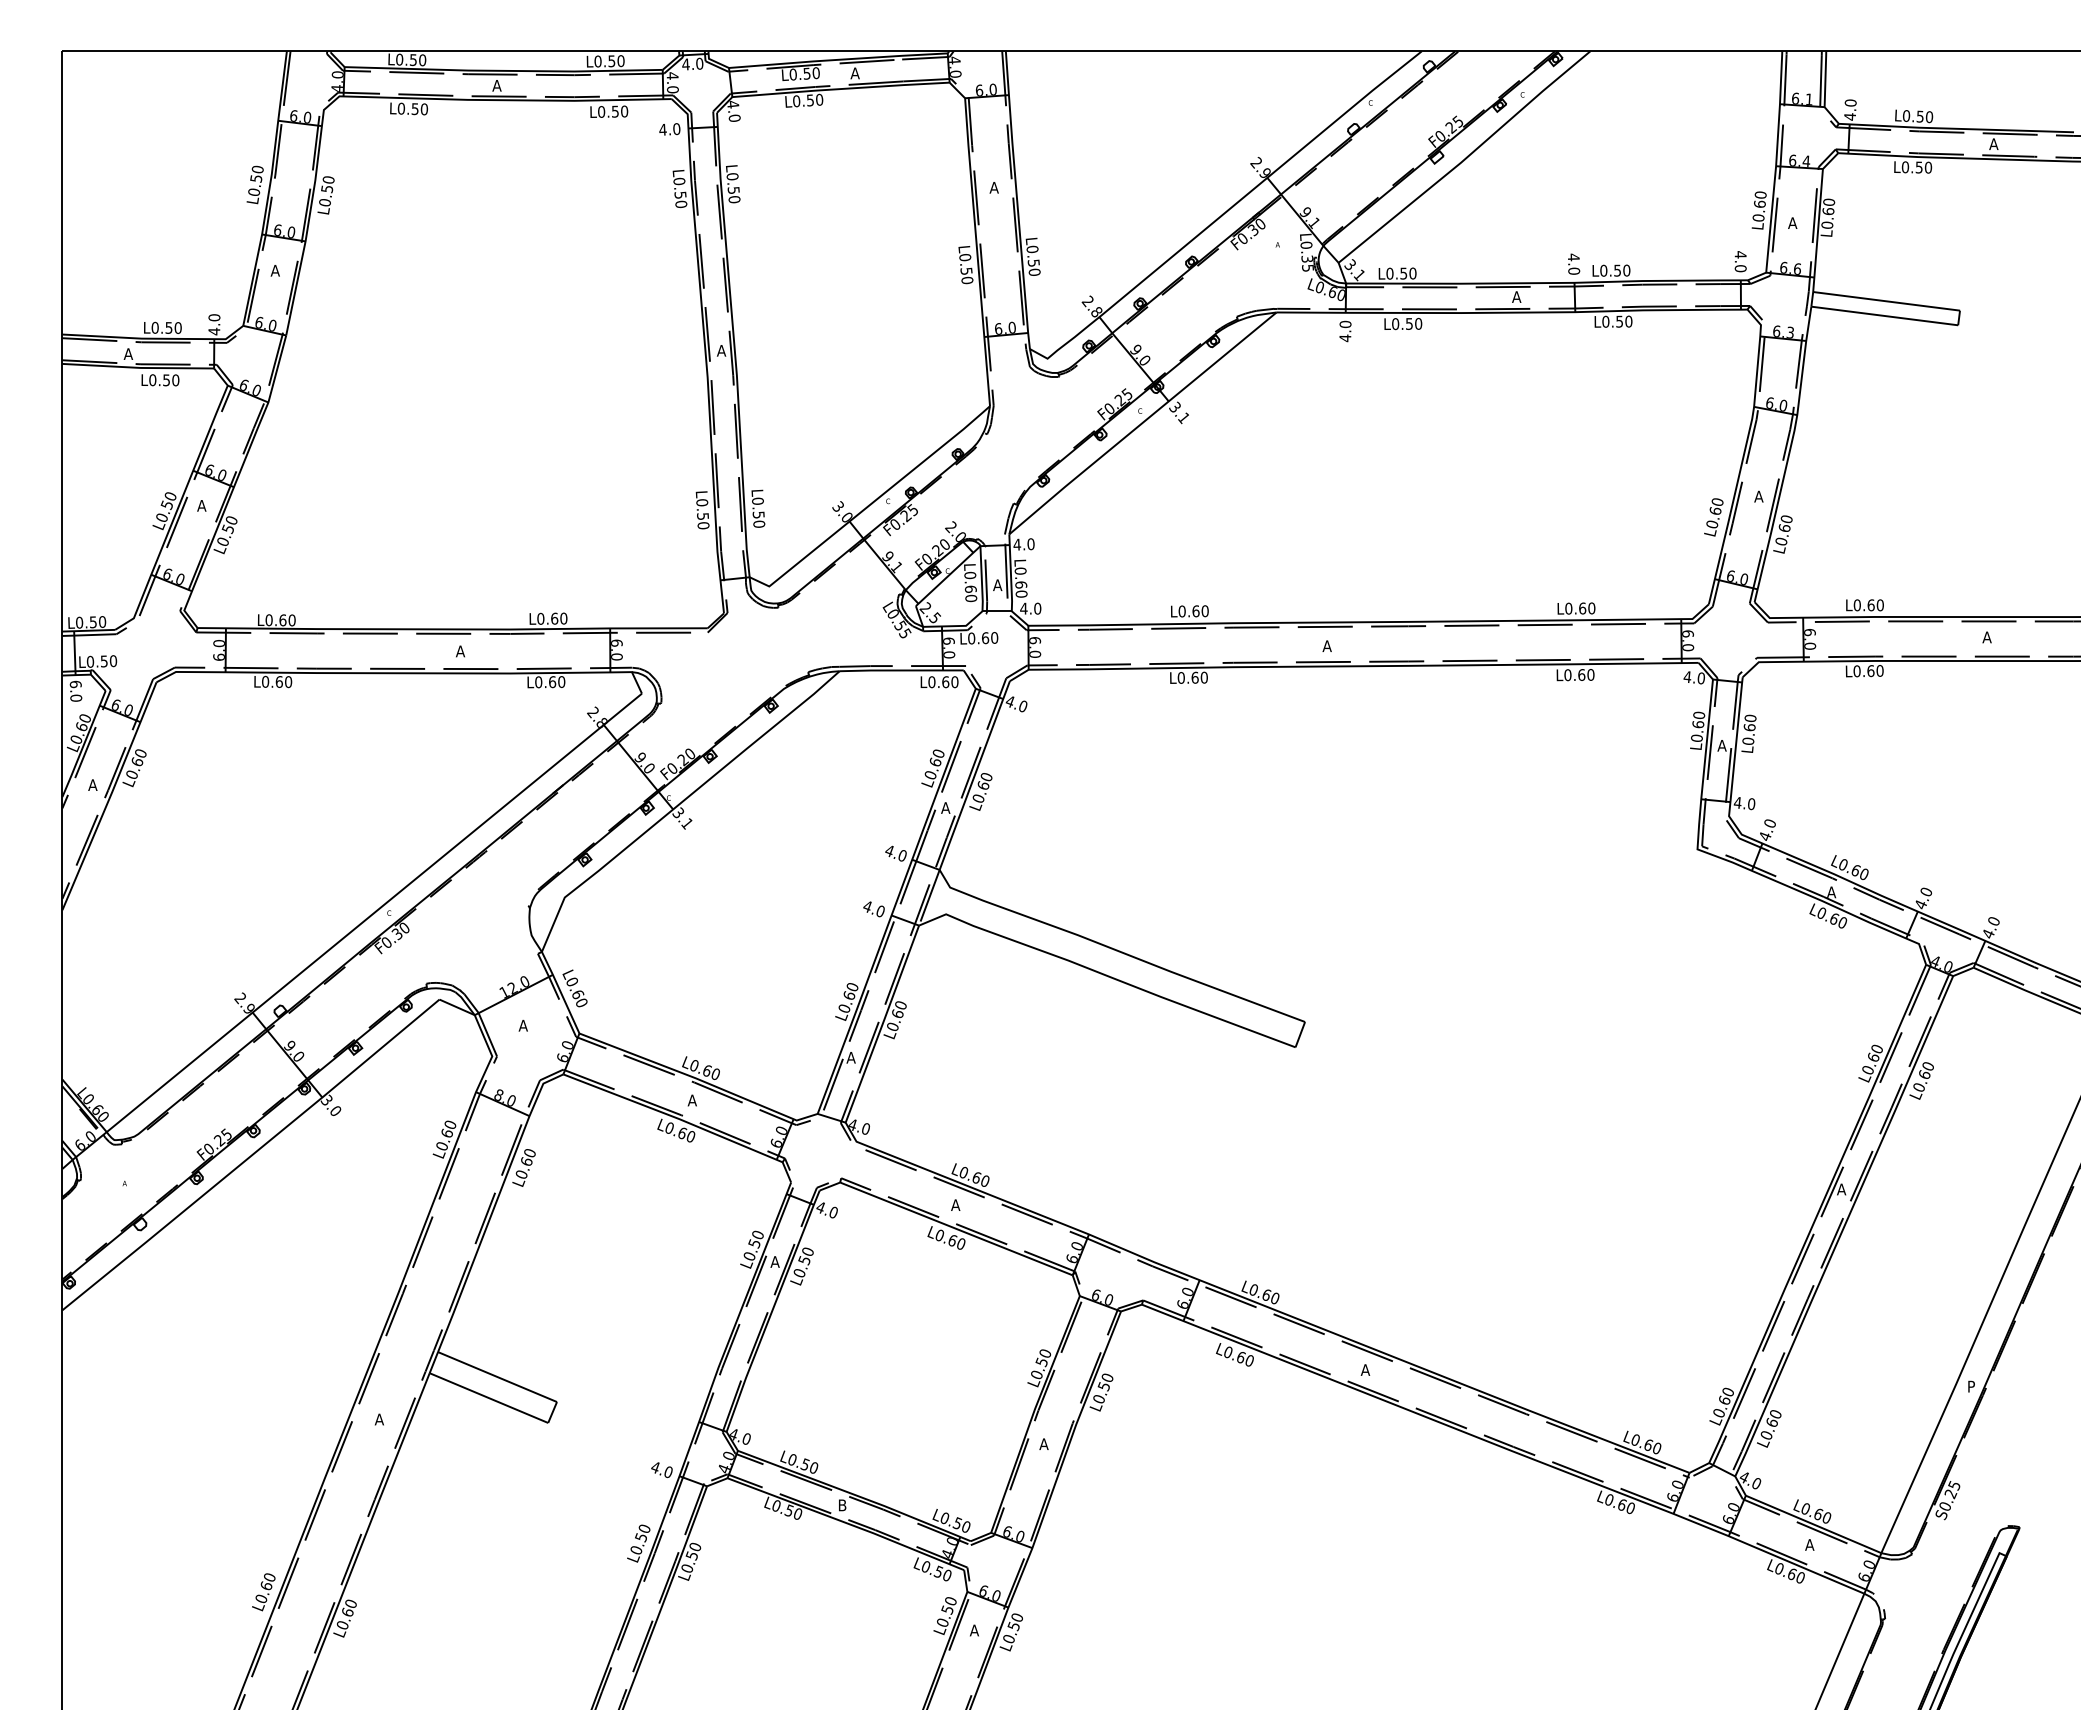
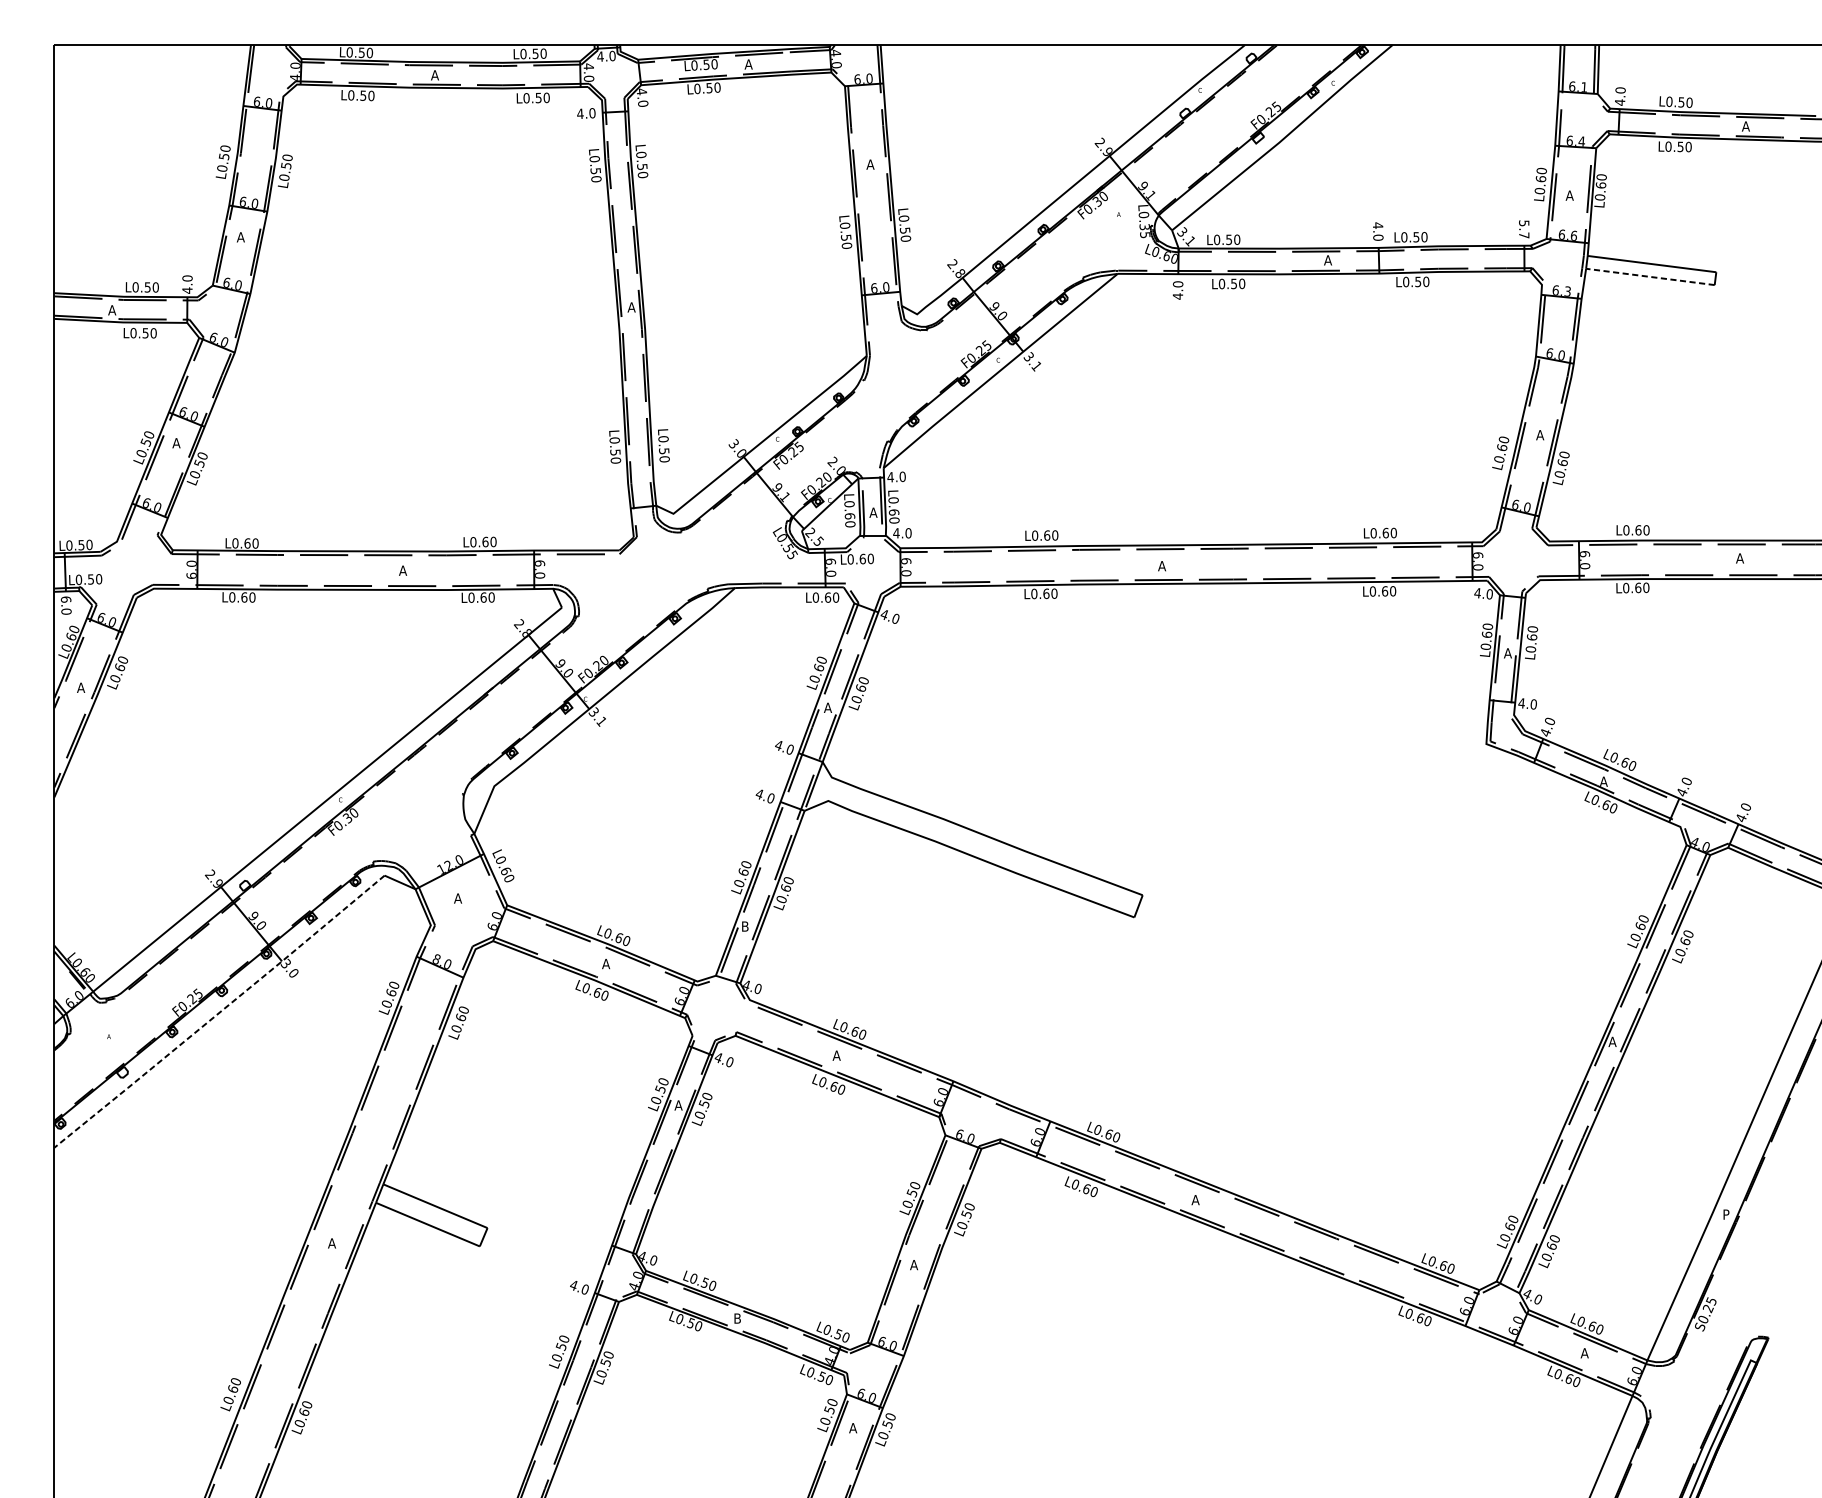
text: (1740, 261) -> (1524, 229), 4.0 -> 5.7
line: (1884, 315) -> (1650, 276), solid -> dashed
text: (850, 1057) -> (744, 926), A -> B
line: (251, 1155) -> (219, 1012), solid -> dashed

